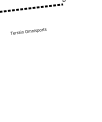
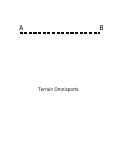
text: (28, 31) -> (58, 89), moved

